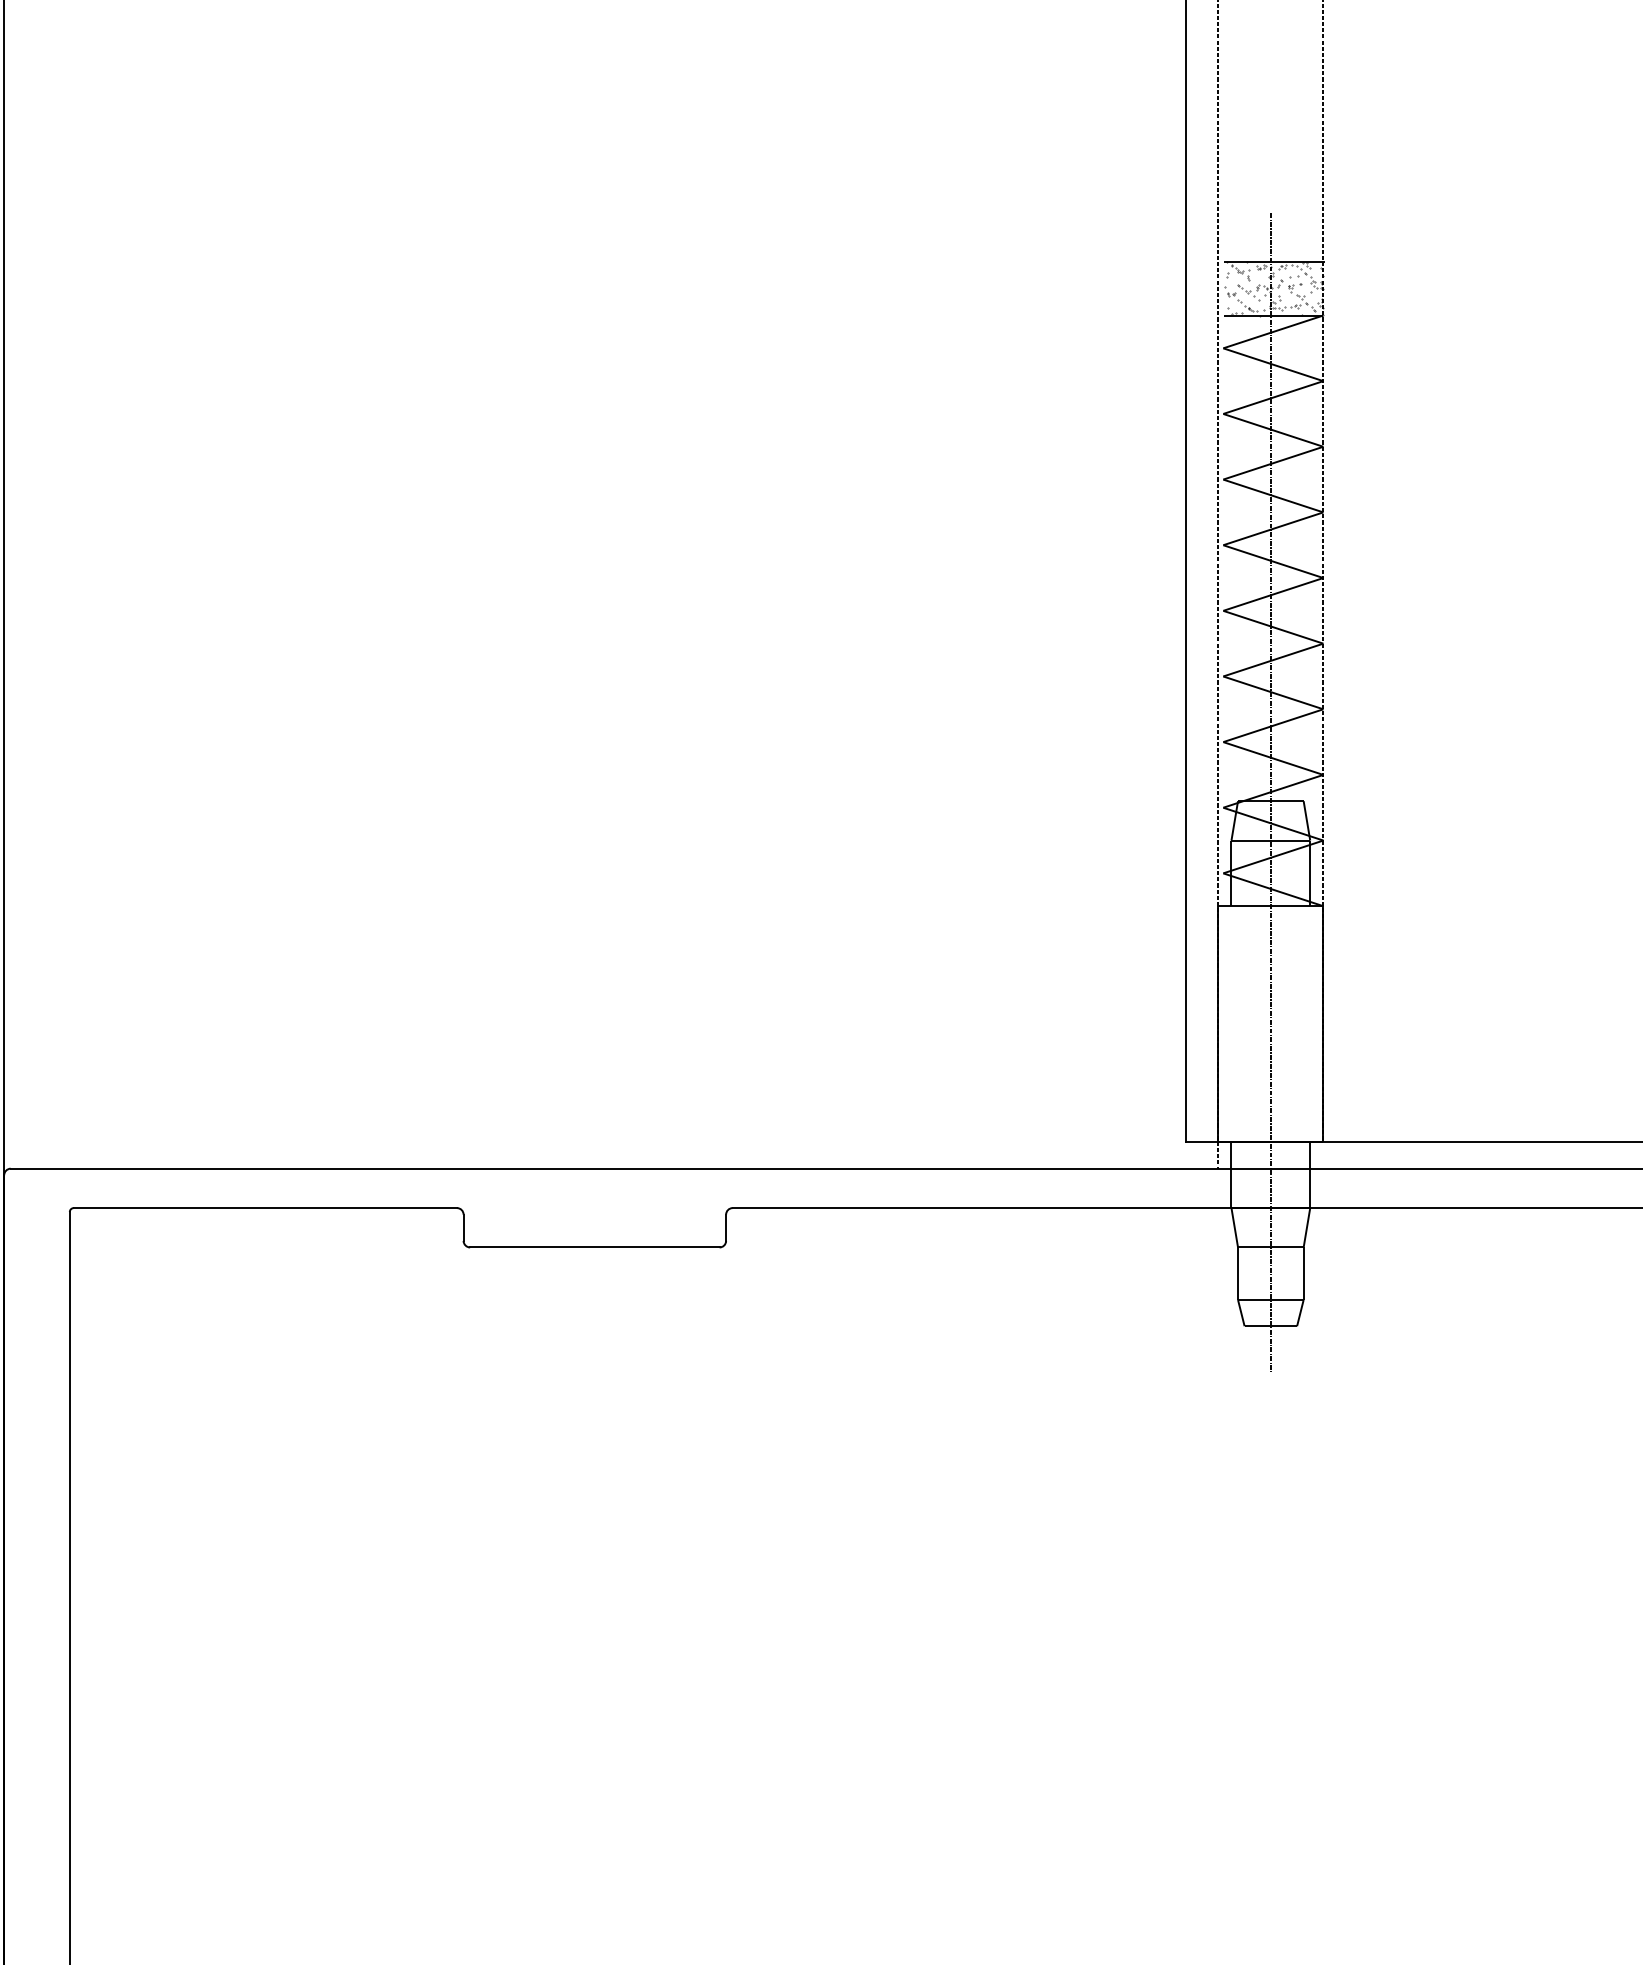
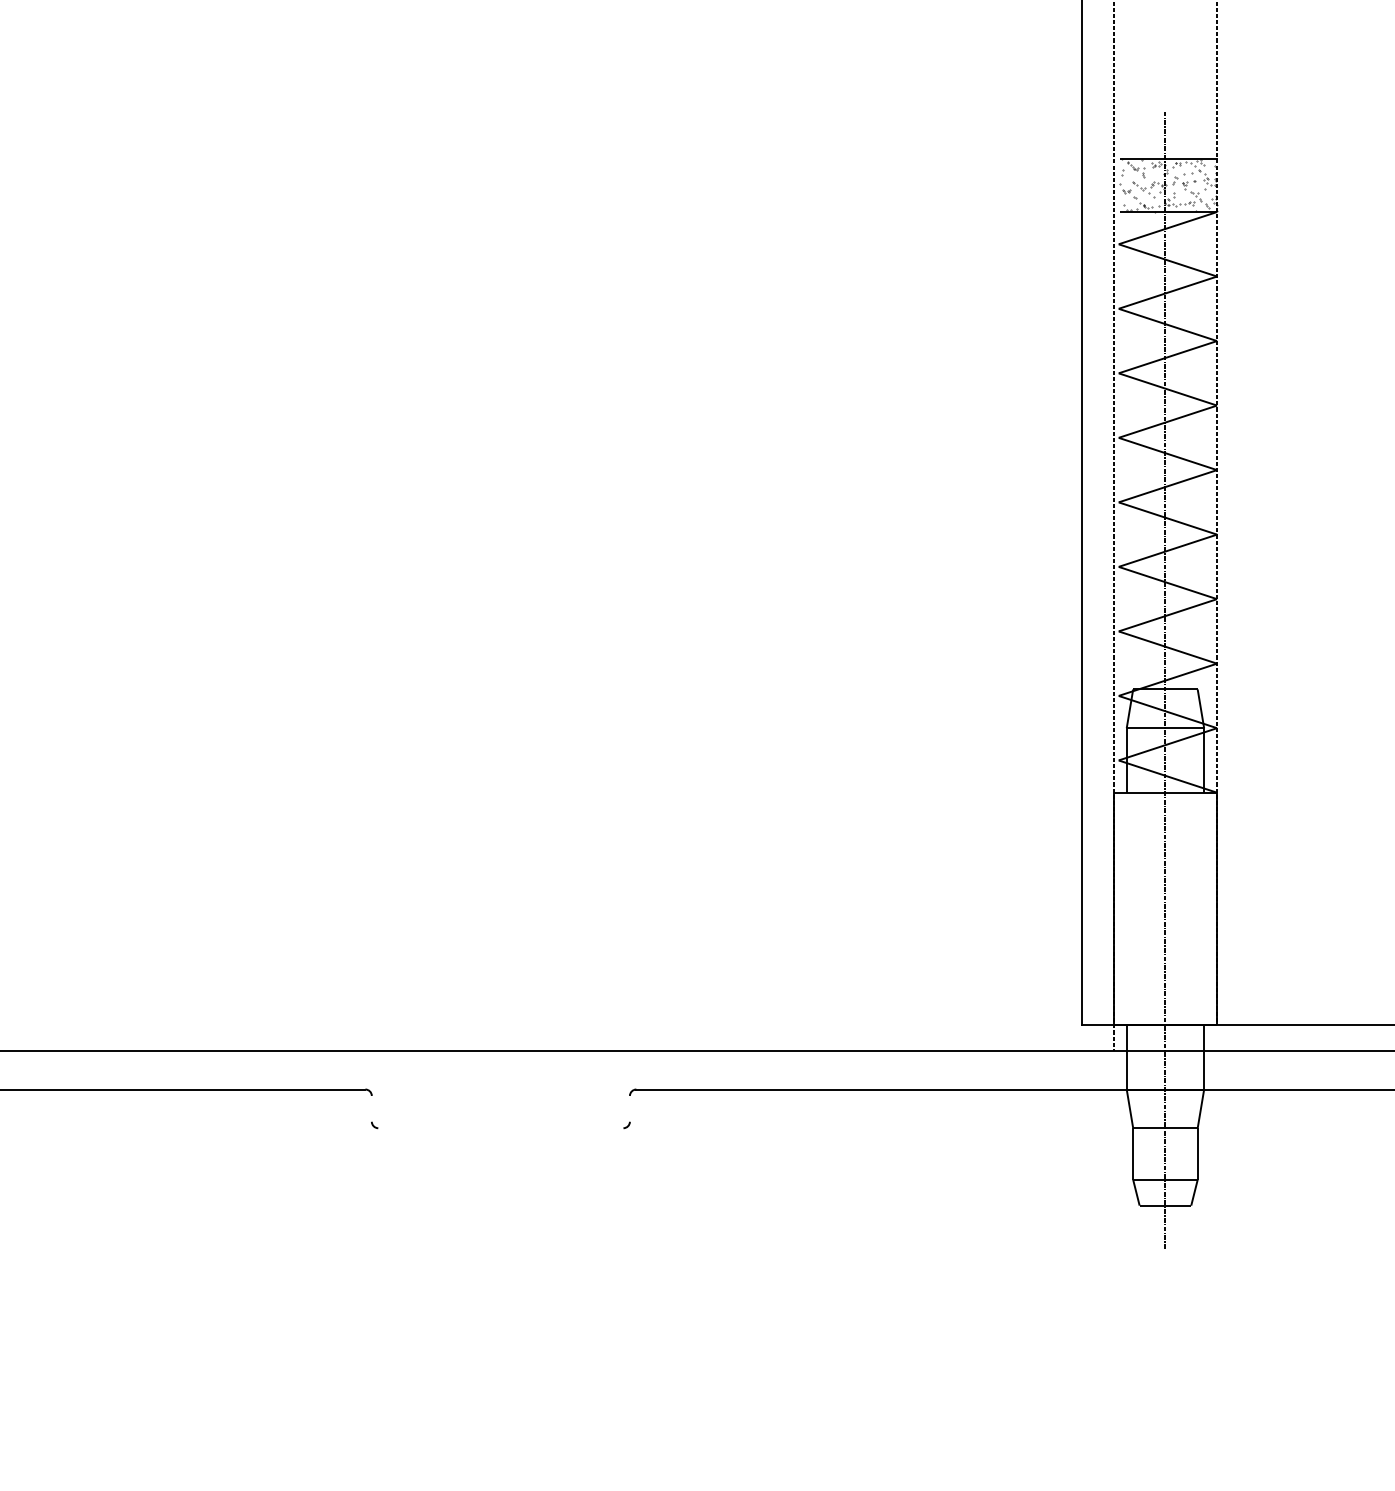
line: (463, 1227) -> (371, 1108), removed
line: (726, 1227) -> (630, 1108), removed
line: (594, 1247) -> (500, 1128), removed

